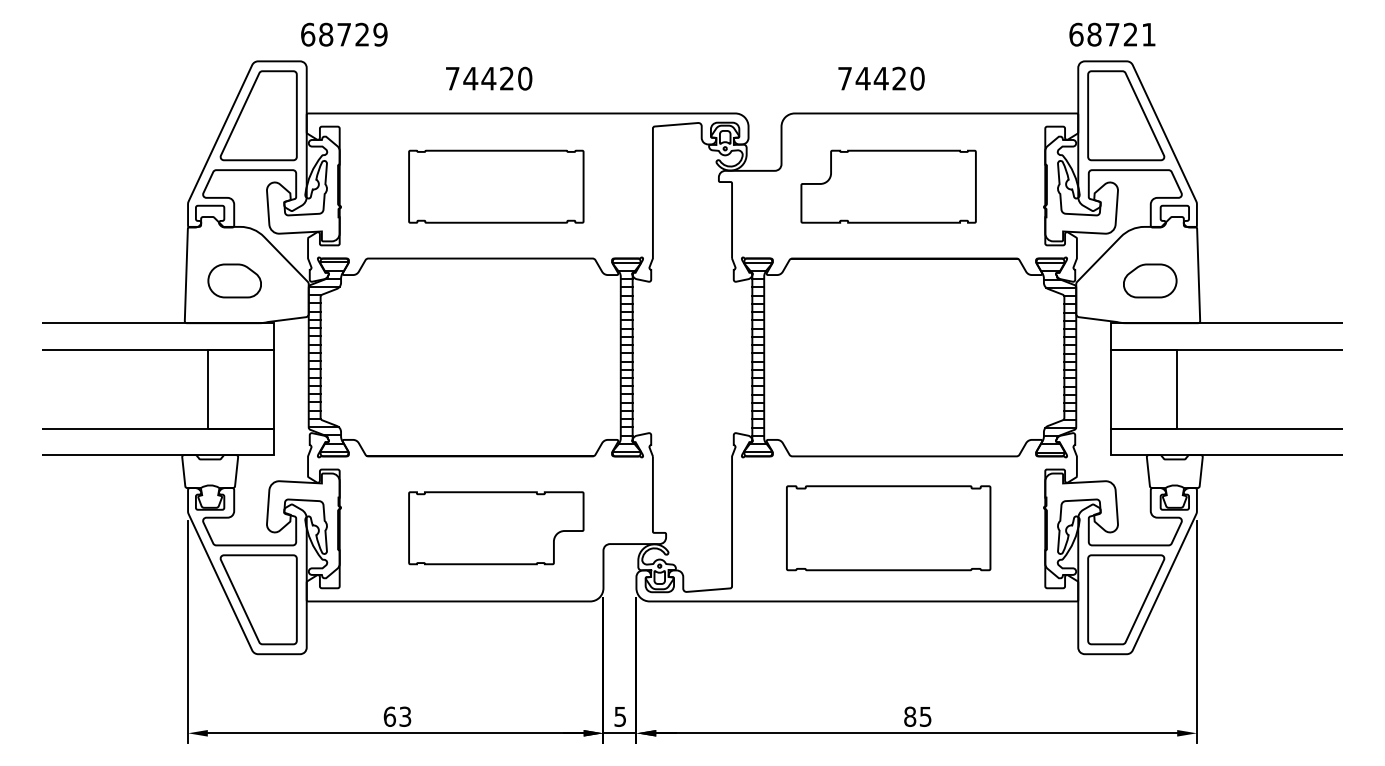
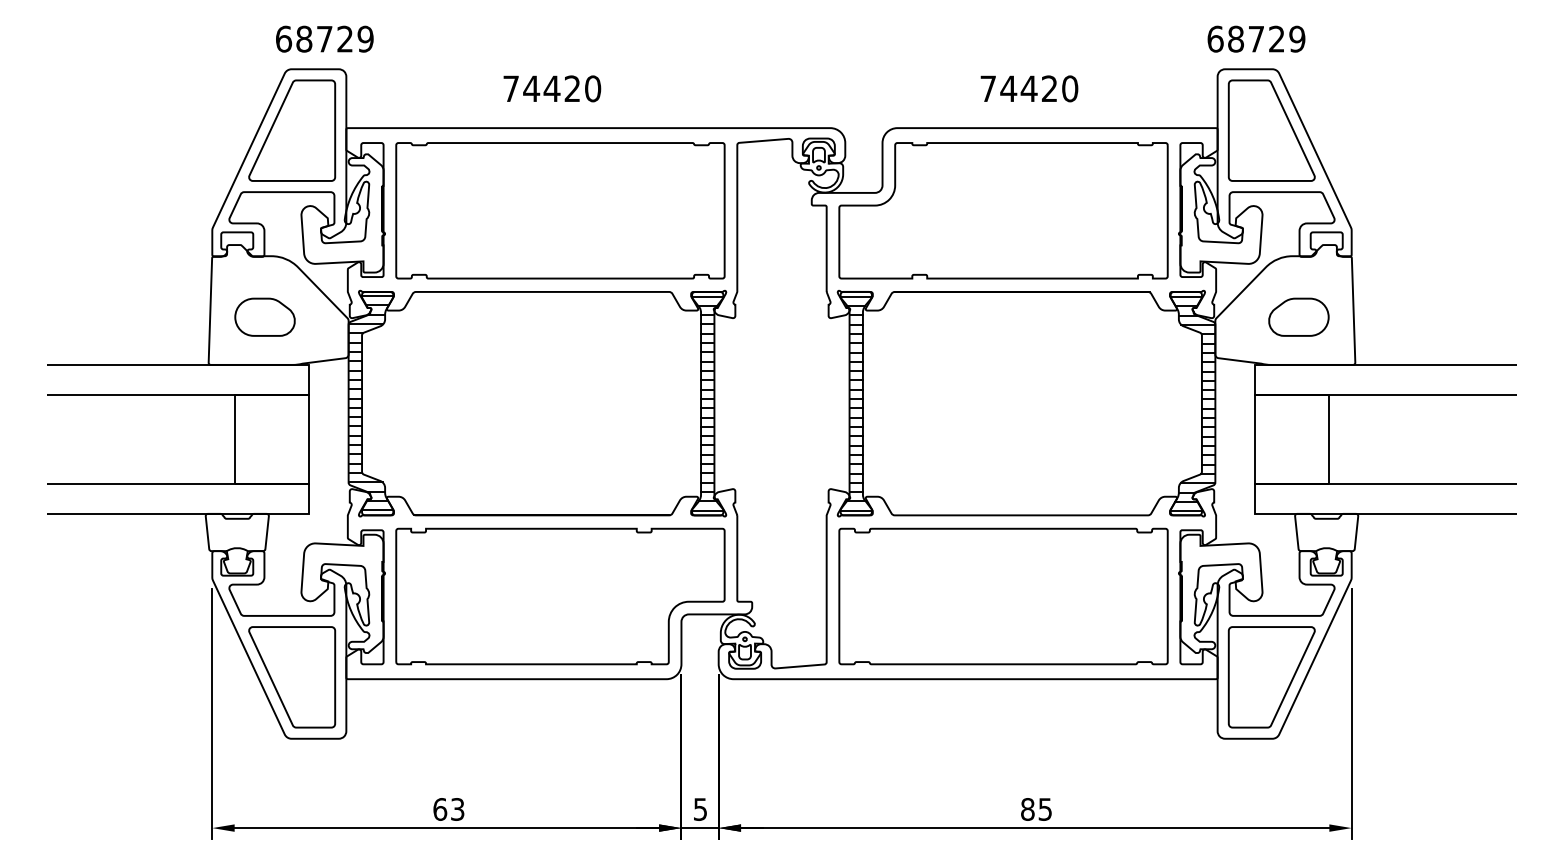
text: (344, 34) -> (324, 38), moved
text: (1148, 34) -> (1297, 38), 68721 -> 68729
text: (881, 78) -> (1029, 88), moved
part: (496, 186) -> (560, 210), size x1.67
part: (888, 186) -> (1003, 210), size x1.67
part: (496, 528) -> (560, 596), size x1.67
part: (888, 528) -> (1003, 596), size x1.43

